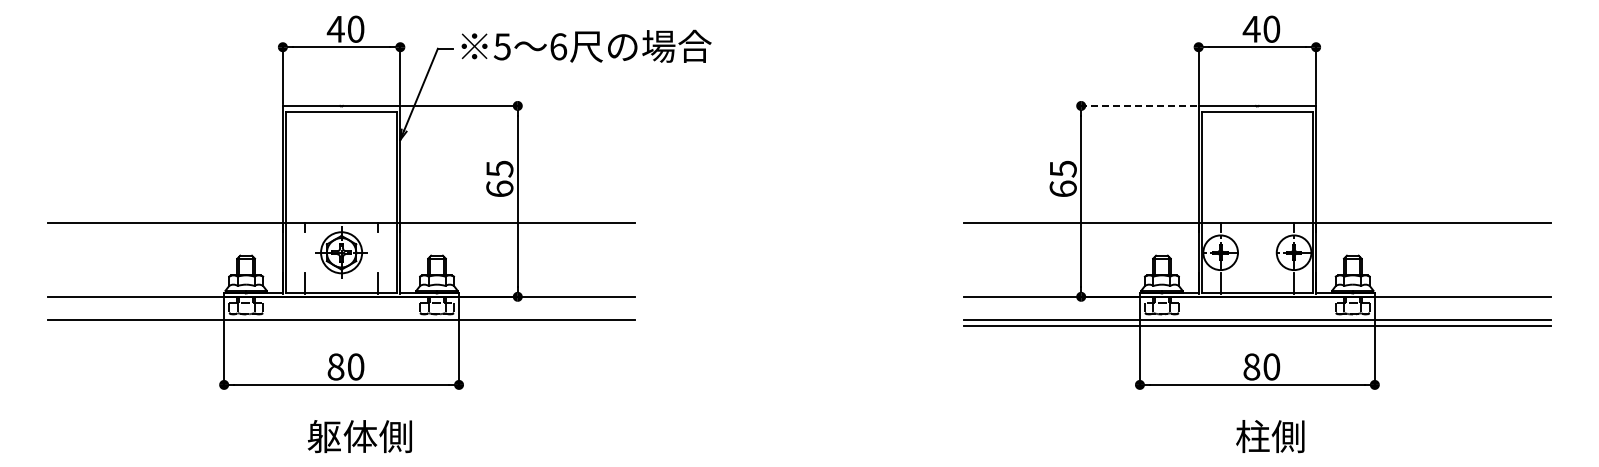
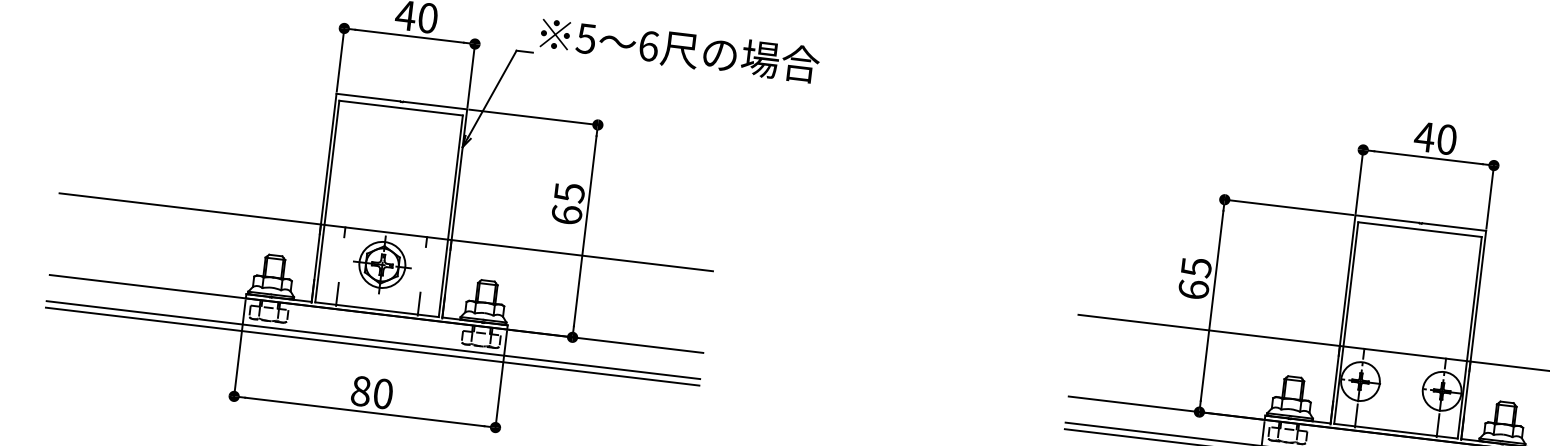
text: (586, 45) -> (680, 48), moved
line: (1136, 105) -> (1286, 206), dashed -> solid
line: (341, 326) -> (372, 346), added

